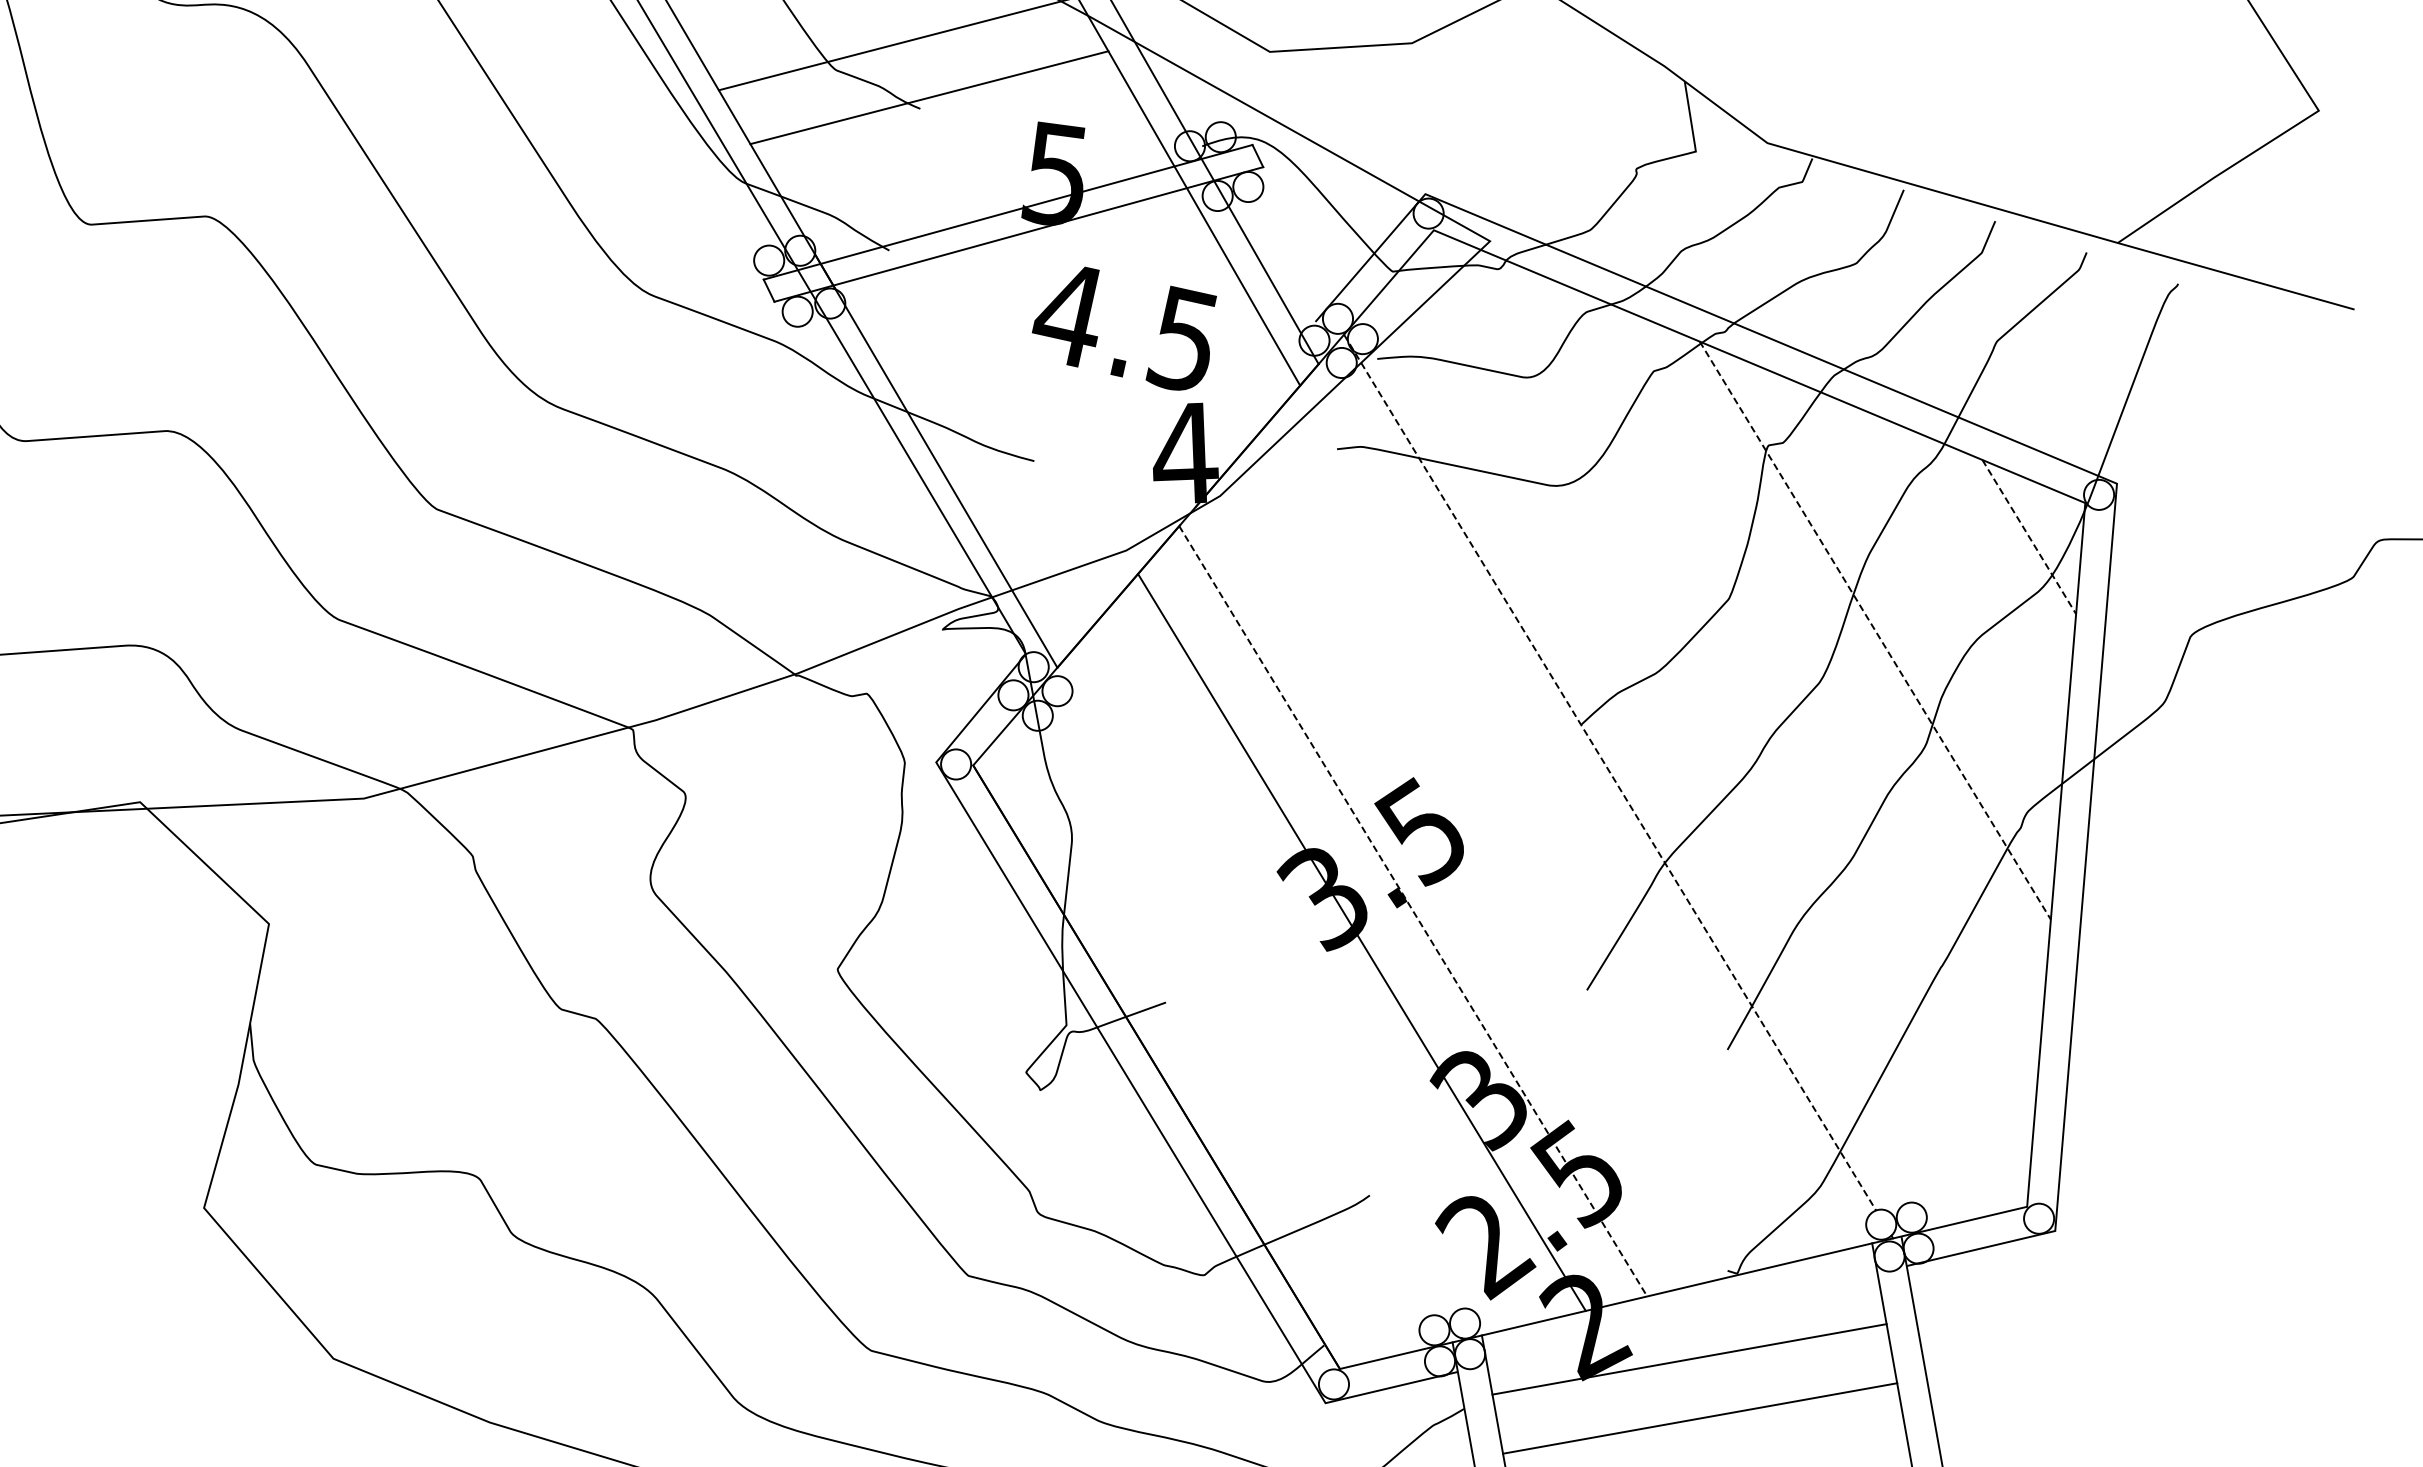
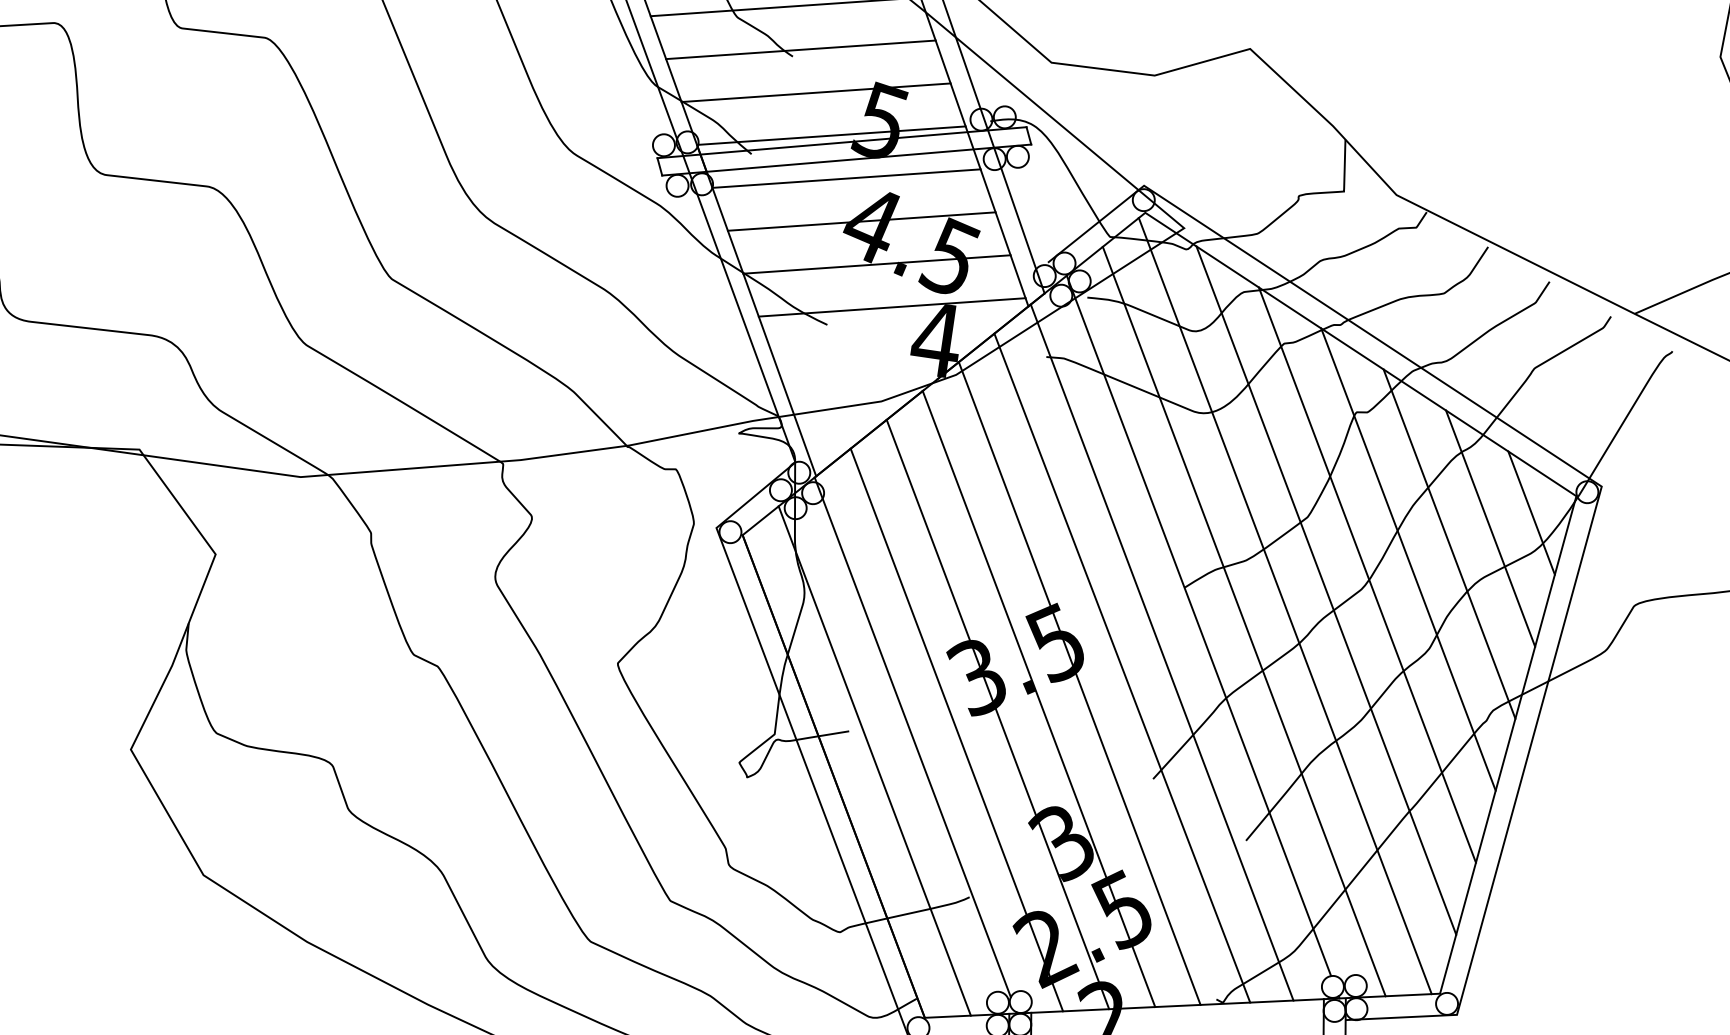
line: (960, 151) -> (815, 92), added
line: (991, 205) -> (831, 135), added
line: (1023, 259) -> (846, 178), added
line: (1054, 313) -> (861, 221), added
line: (1085, 367) -> (876, 264), added
line: (1116, 421) -> (891, 307), added
line: (2029, 537) -> (1531, 513), dashed -> solid
line: (1977, 567) -> (1490, 528), added
line: (1926, 599) -> (1449, 544), added
line: (1875, 631) -> (1408, 560), dashed -> solid
line: (1823, 661) -> (1367, 574), added
line: (1772, 692) -> (1326, 590), added
line: (1721, 723) -> (1285, 605), added
line: (1669, 754) -> (1244, 620), added
line: (1610, 773) -> (1199, 626), dashed -> solid
line: (1566, 817) -> (1161, 652), added
line: (1517, 848) -> (1122, 667), added
line: (1463, 880) -> (1079, 683), added
line: (1413, 911) -> (1039, 699), dashed -> solid
line: (1310, 973) -> (956, 729), added
line: (1252, 994) -> (912, 737), added
line: (1207, 1035) -> (874, 760), added

